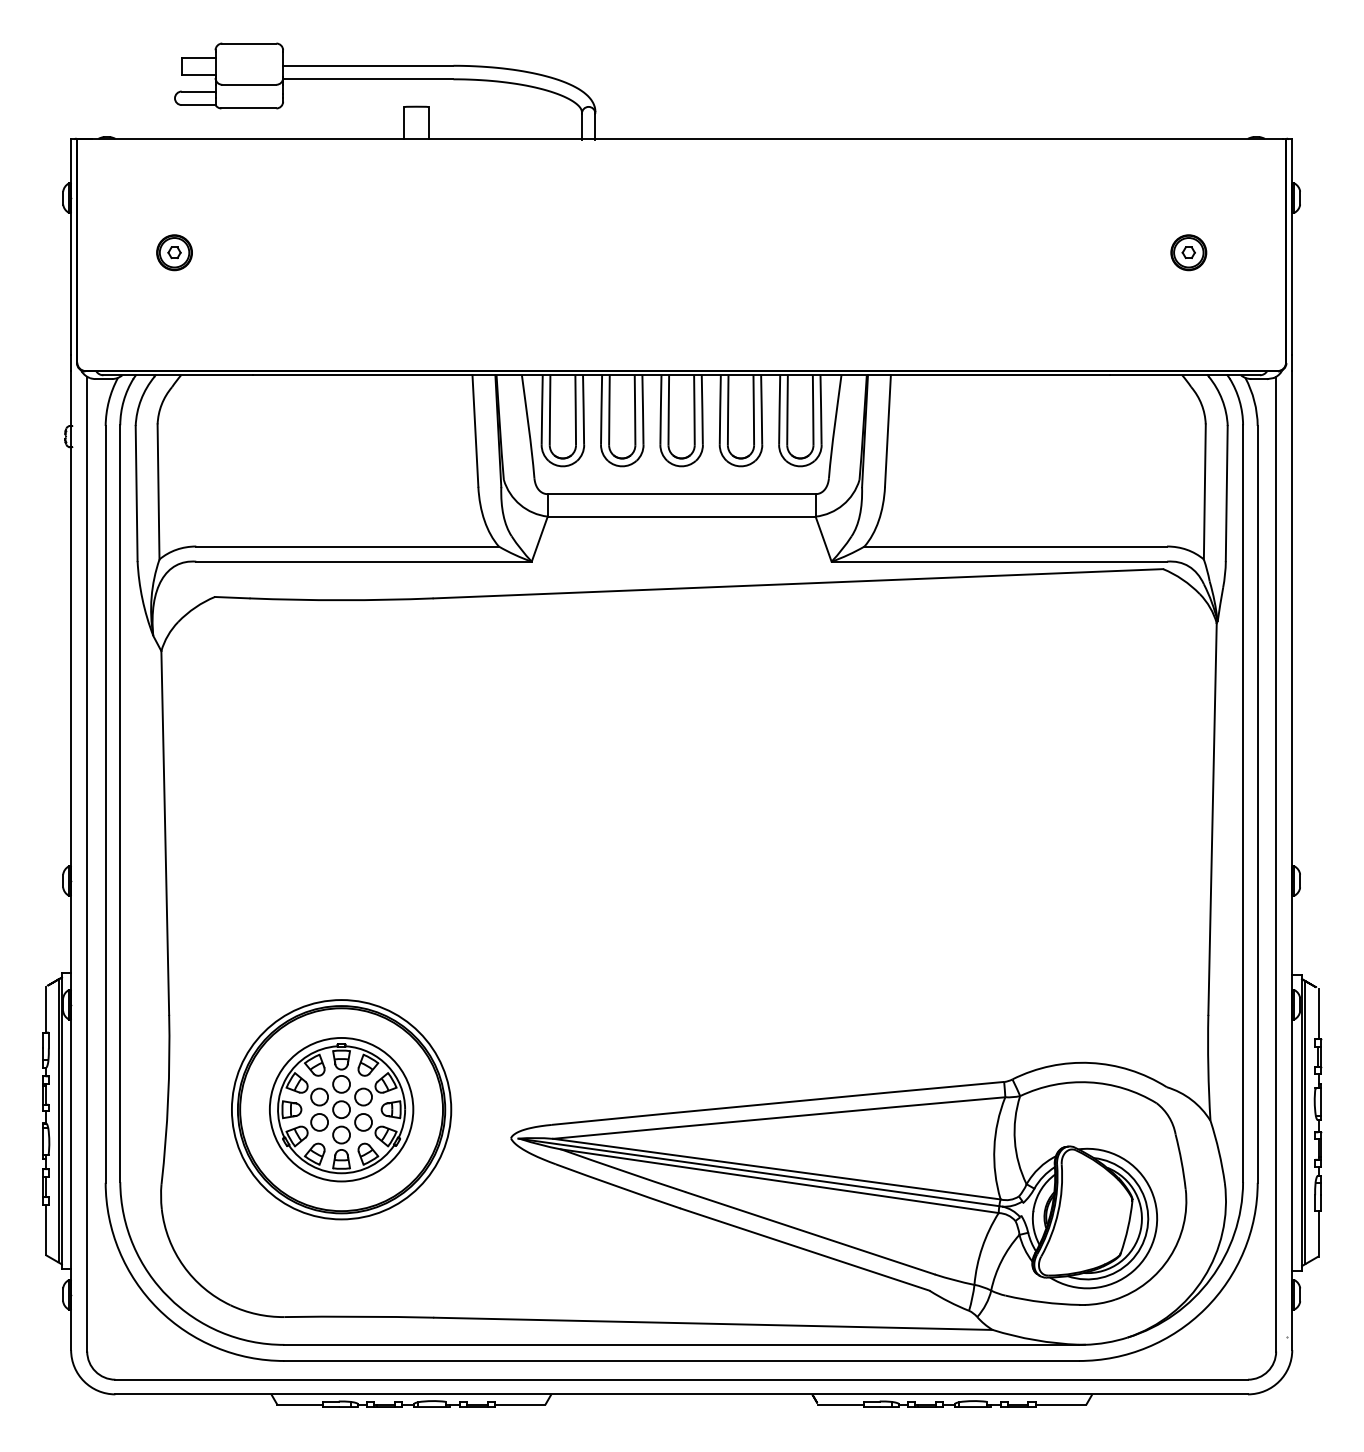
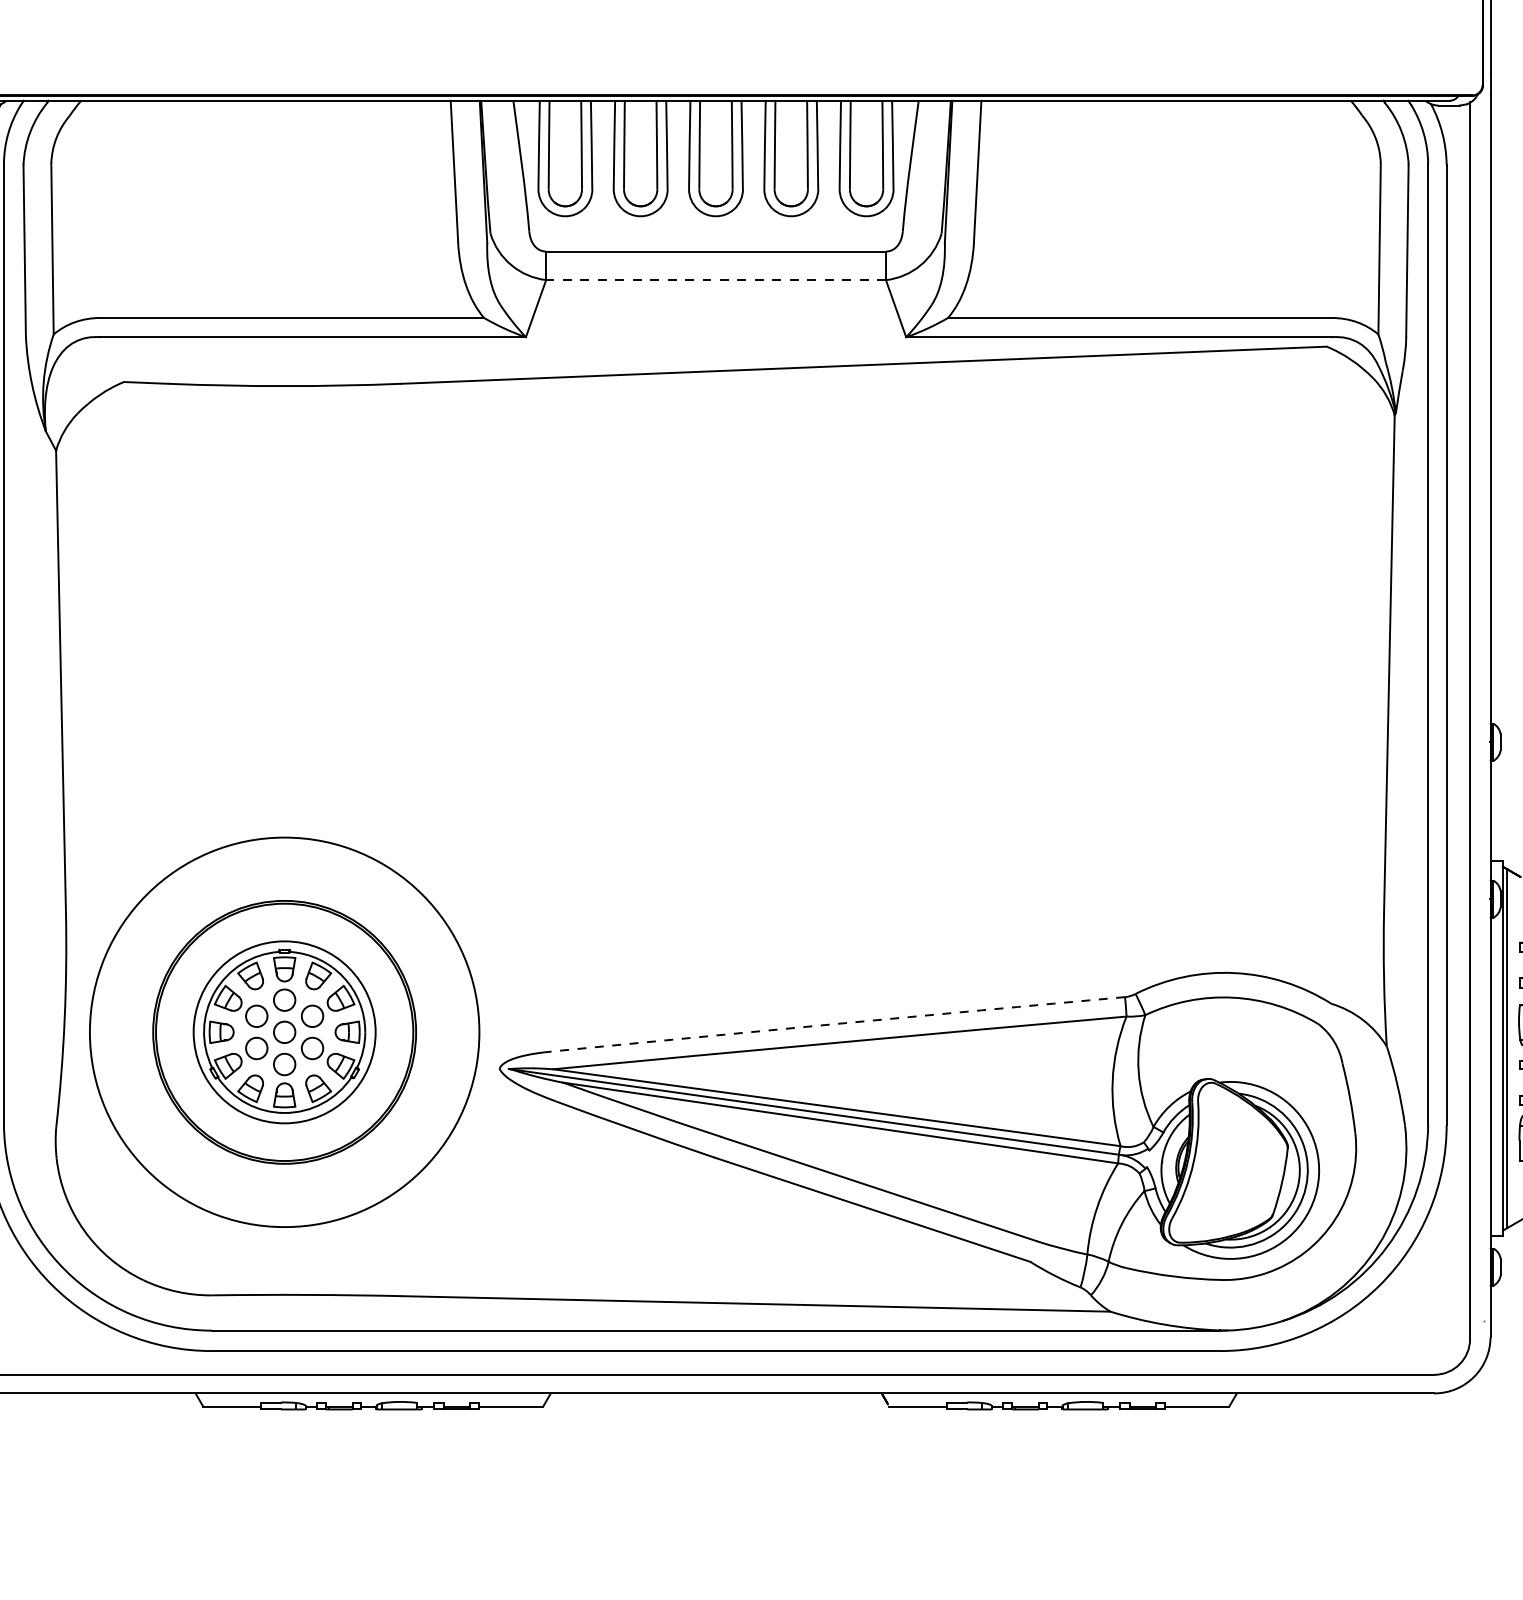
line: (681, 516) -> (715, 279), solid -> dashed
arc: (777, 1103) -> (837, 1024), solid -> dashed
circle: (341, 1109) -> (284, 1032), size x1.4

